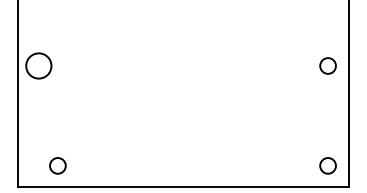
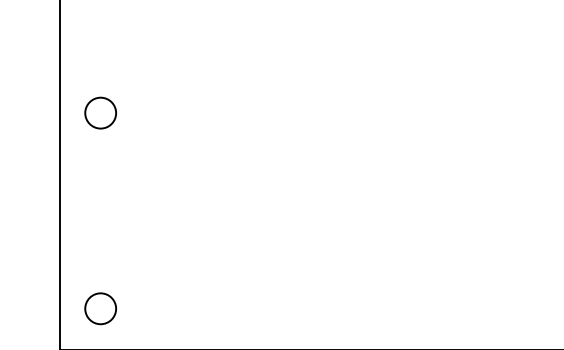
circle: (38, 65) -> (99, 112), size x0.62
circle: (57, 165) -> (99, 308), moved

